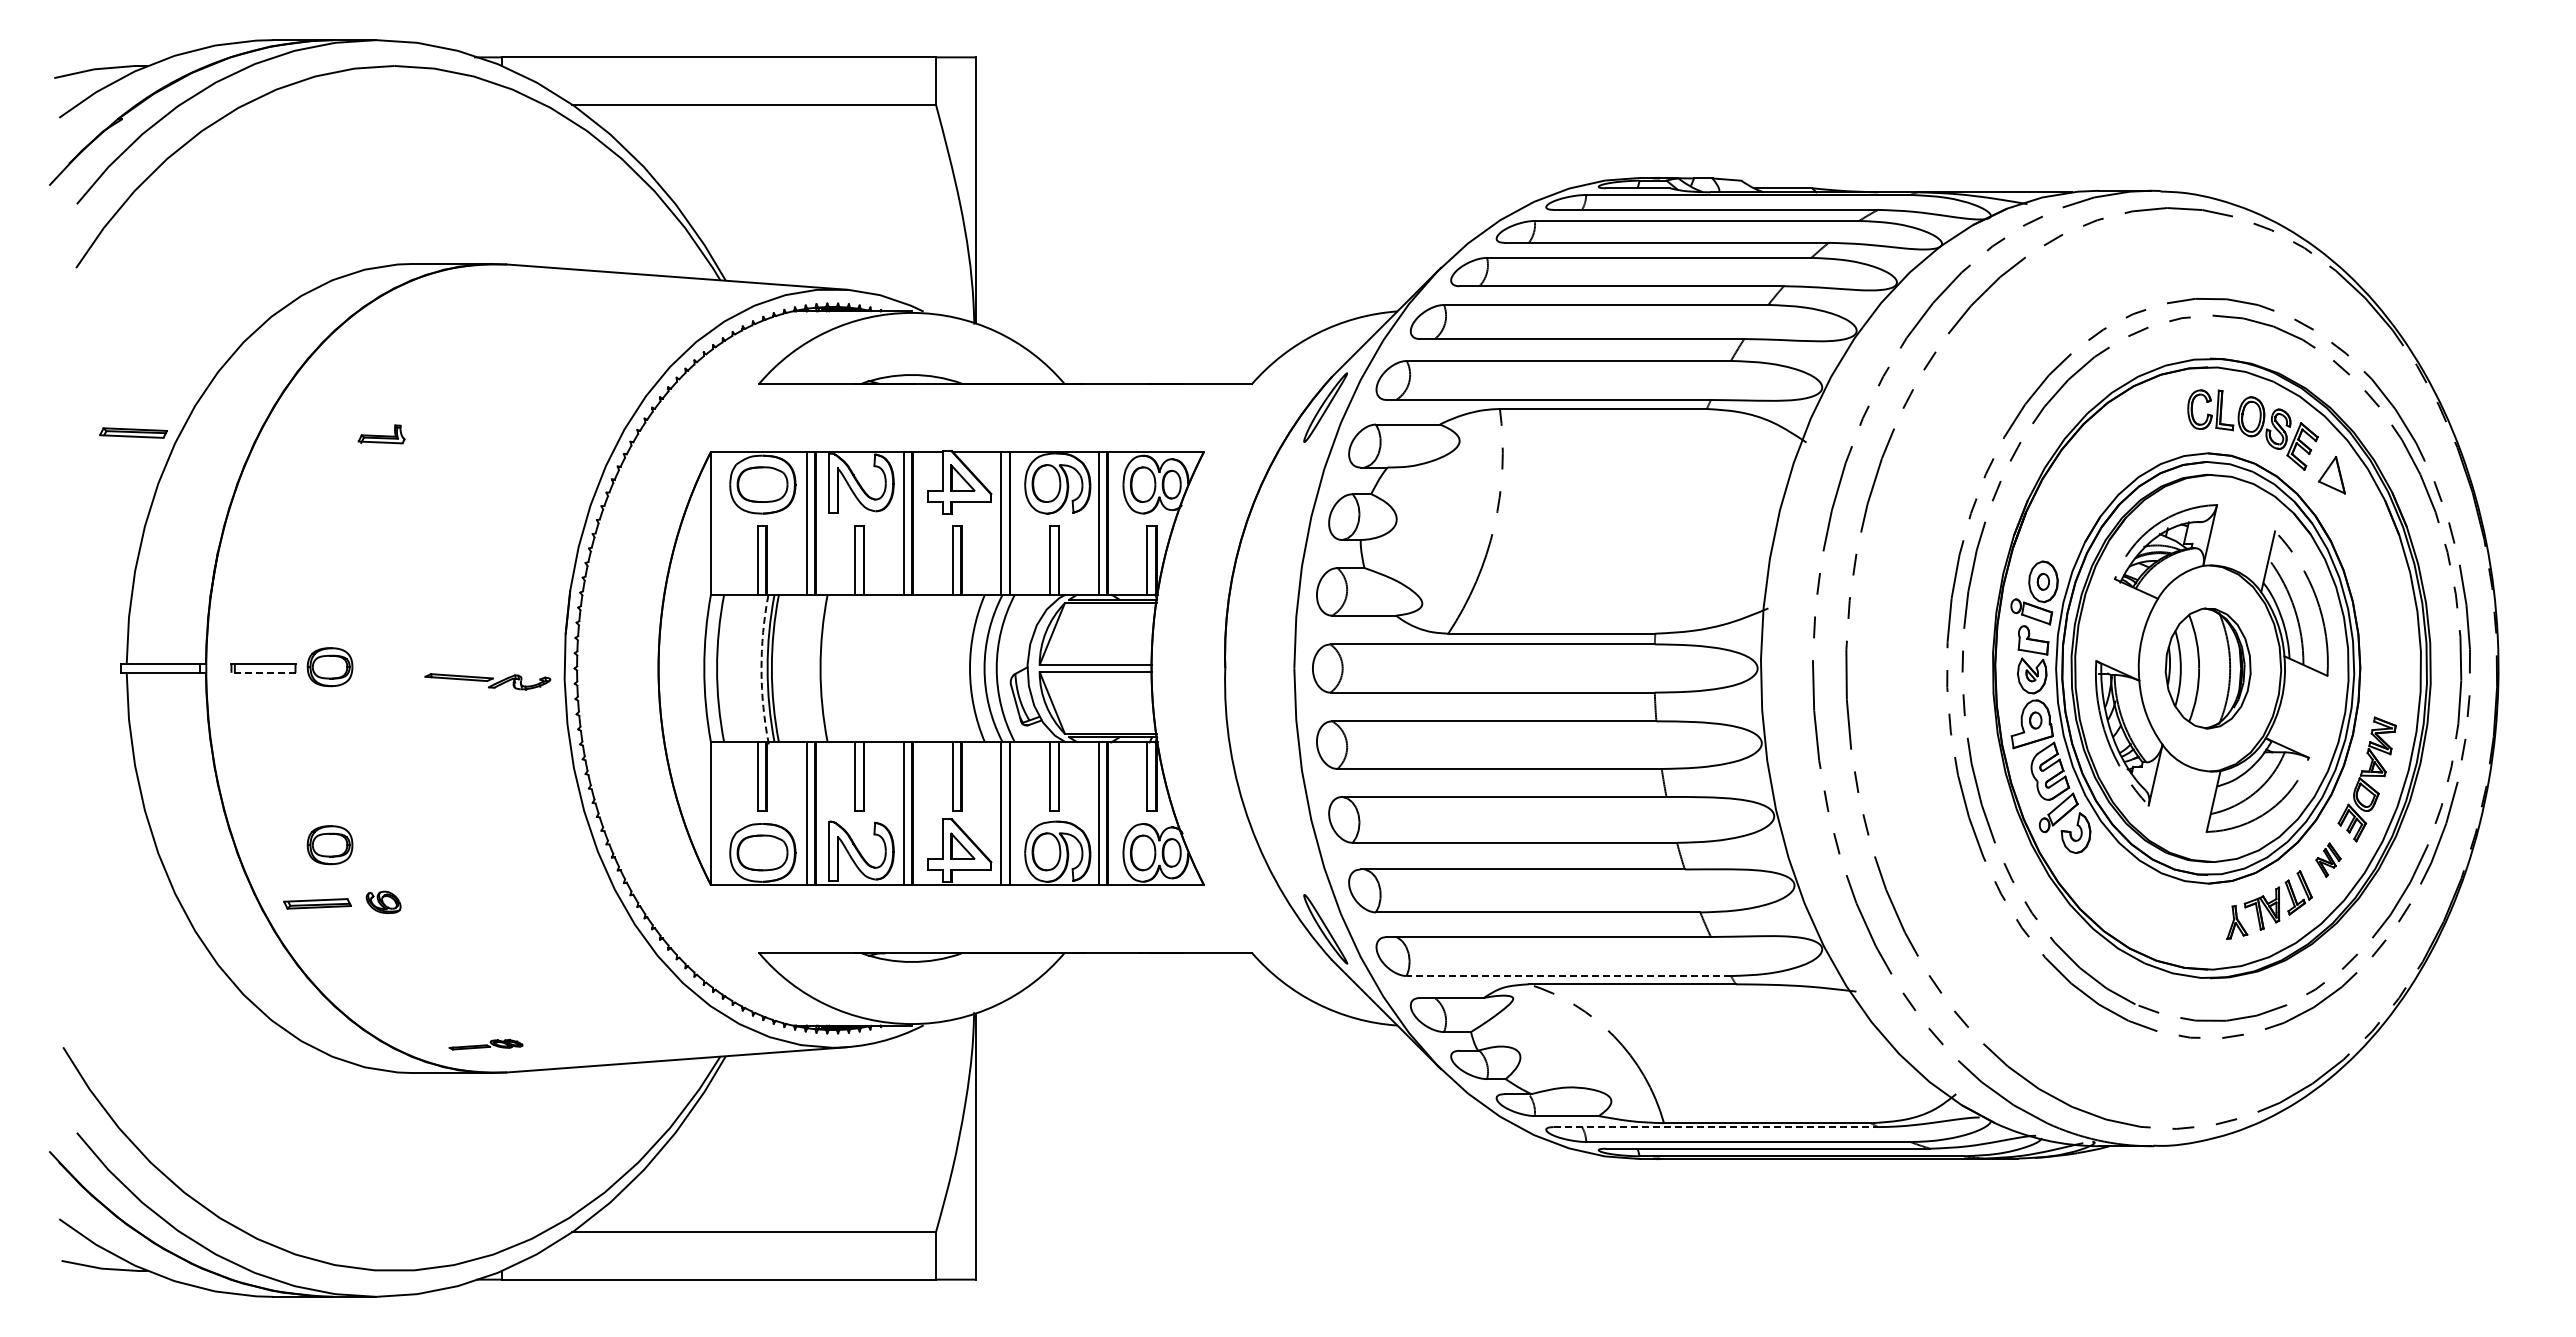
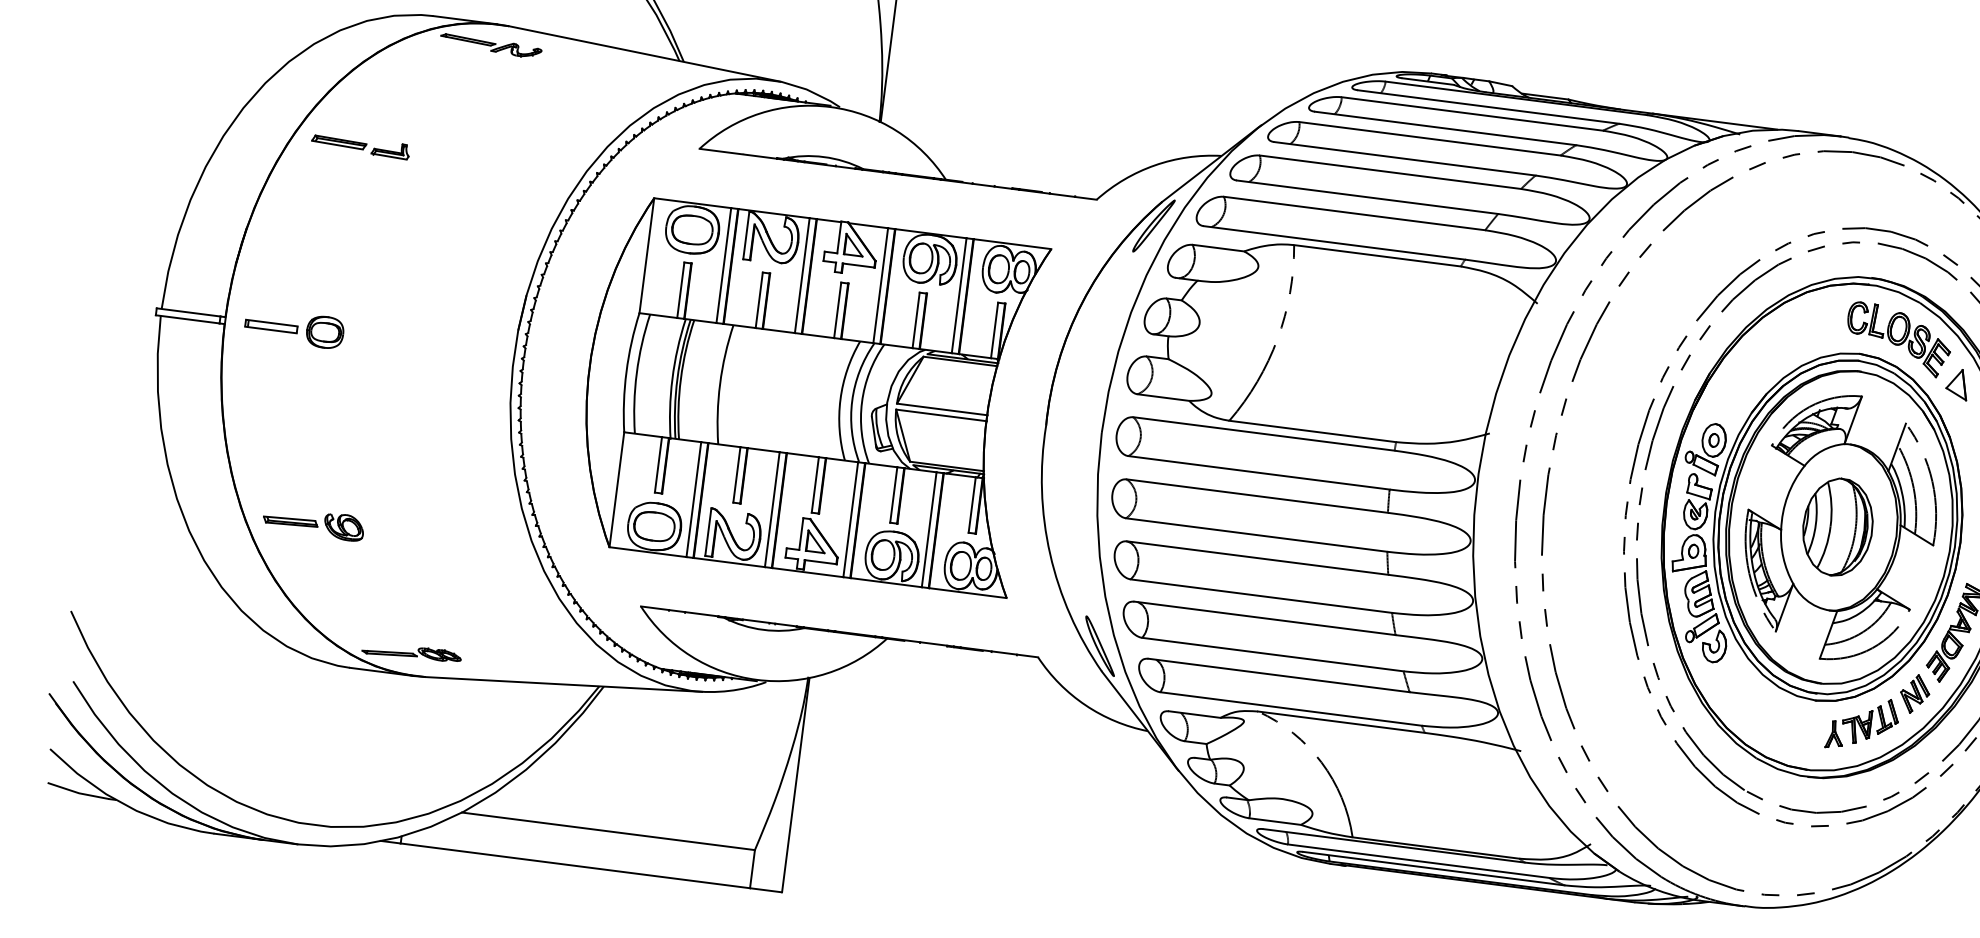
part: (133, 432) -> (339, 142), moved
arc: (761, 669) -> (672, 378), dashed -> solid
line: (263, 672) -> (270, 329), dashed -> solid
part: (487, 681) -> (490, 45), moved
part: (329, 845) -> (306, 475), removed
part: (2328, 859) -> (1915, 693), size x1.43
part: (383, 902) -> (343, 527), size x1.43
line: (1568, 976) -> (1290, 709), dashed -> solid
part: (485, 1044) -> (411, 652), size x1.67
line: (1716, 1127) -> (1394, 846), dashed -> solid

